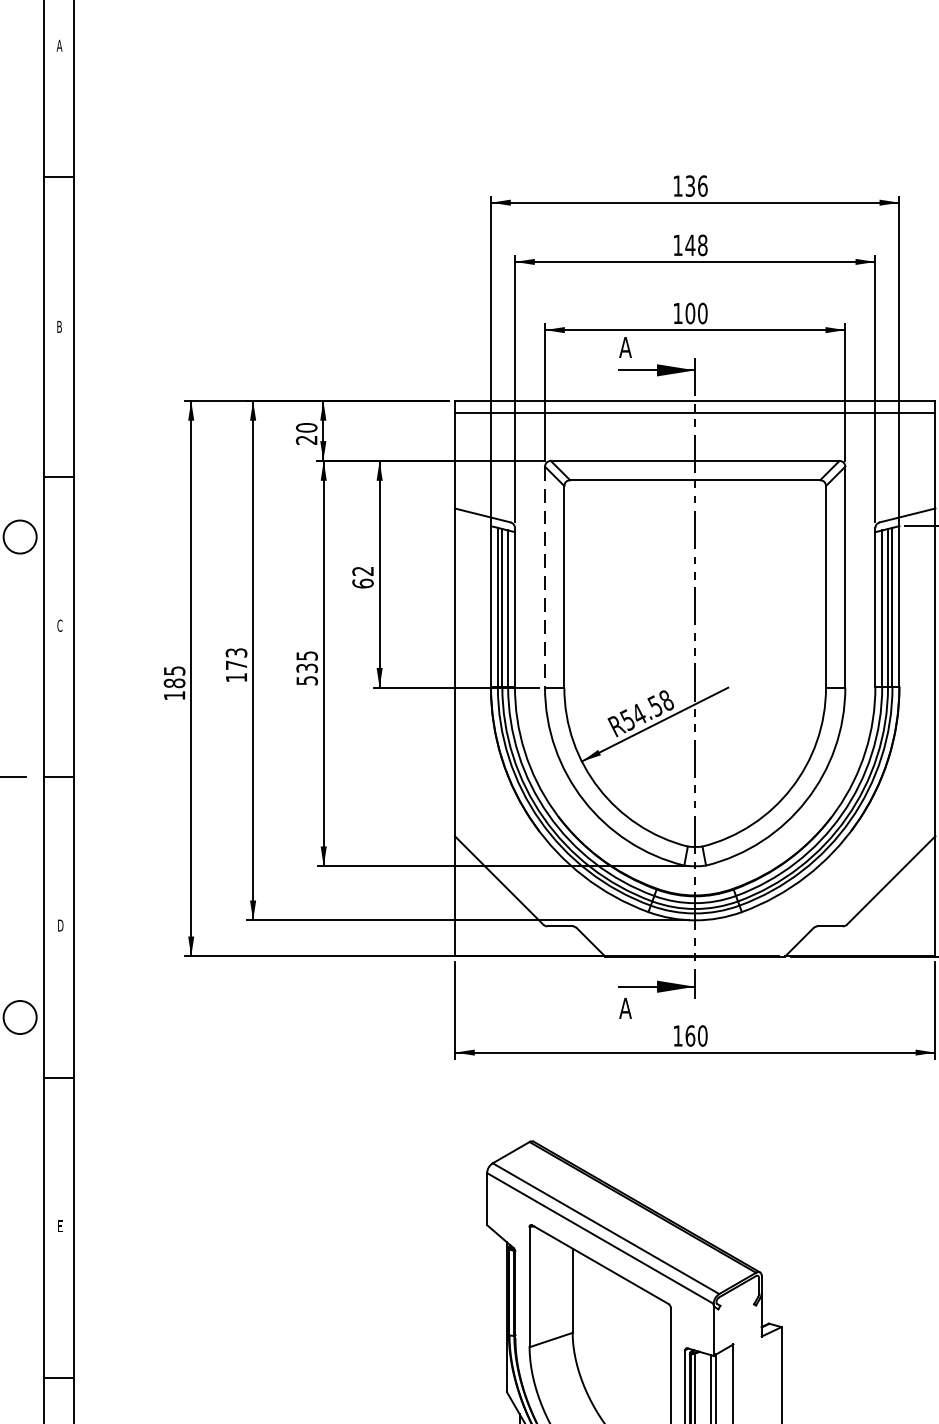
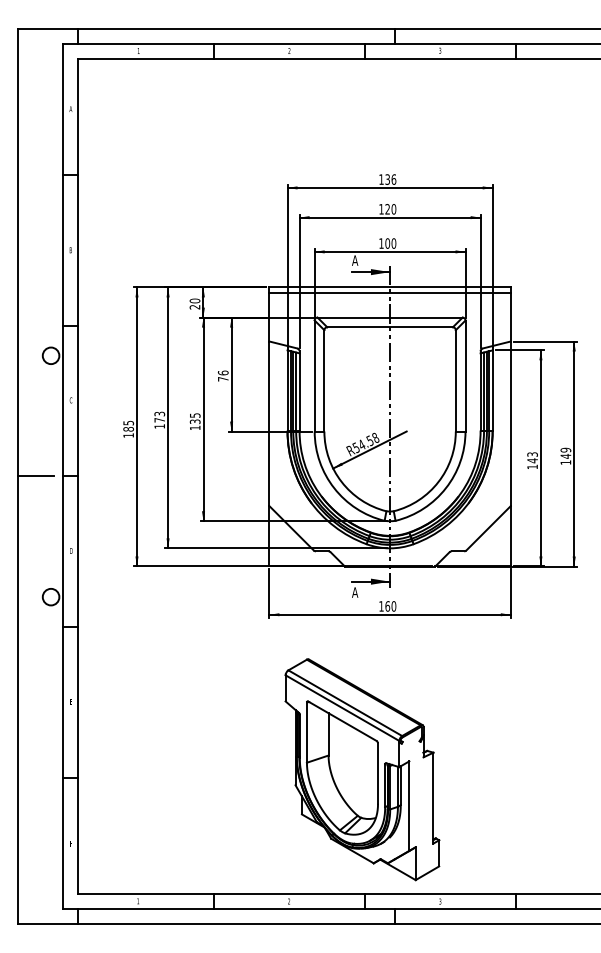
text: (695, 245) -> (390, 209), 148 -> 120
text: (361, 576) -> (222, 375), 62 -> 76
line: (544, 578) -> (314, 376), dashed -> solid
text: (307, 679) -> (195, 427), 535 -> 135

